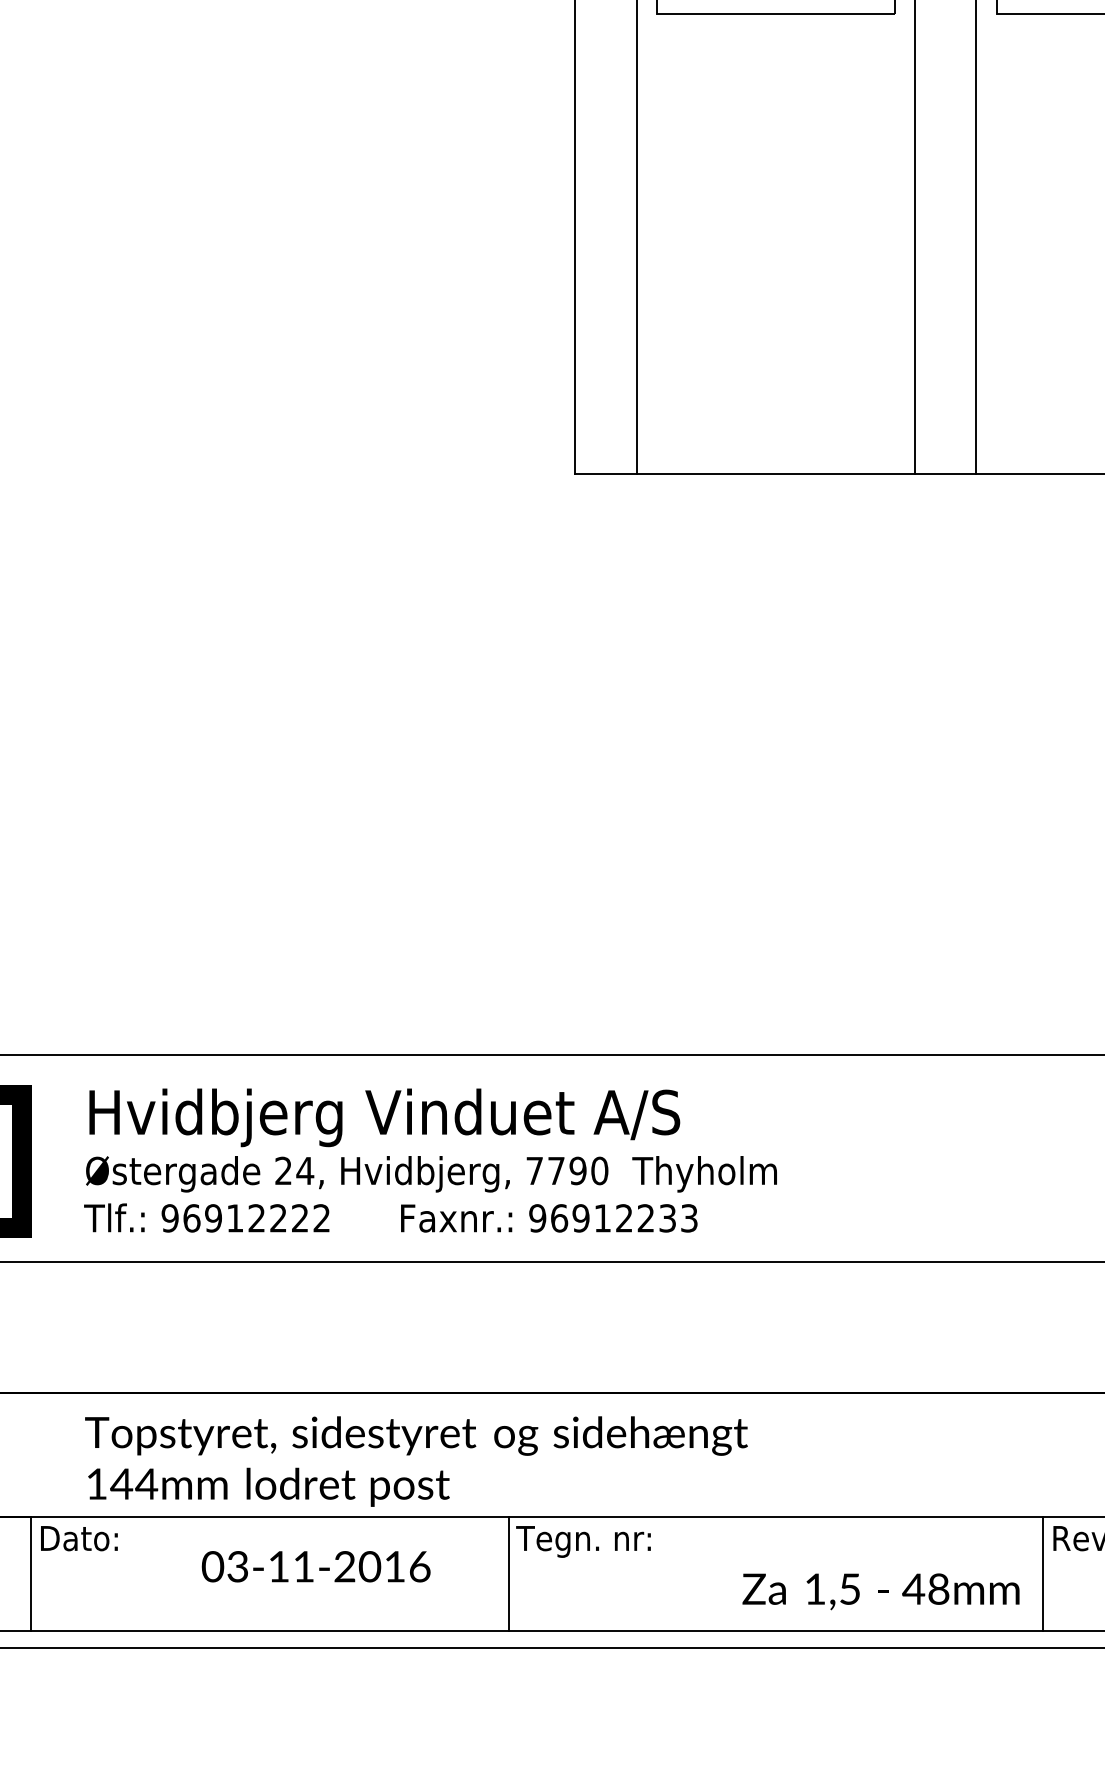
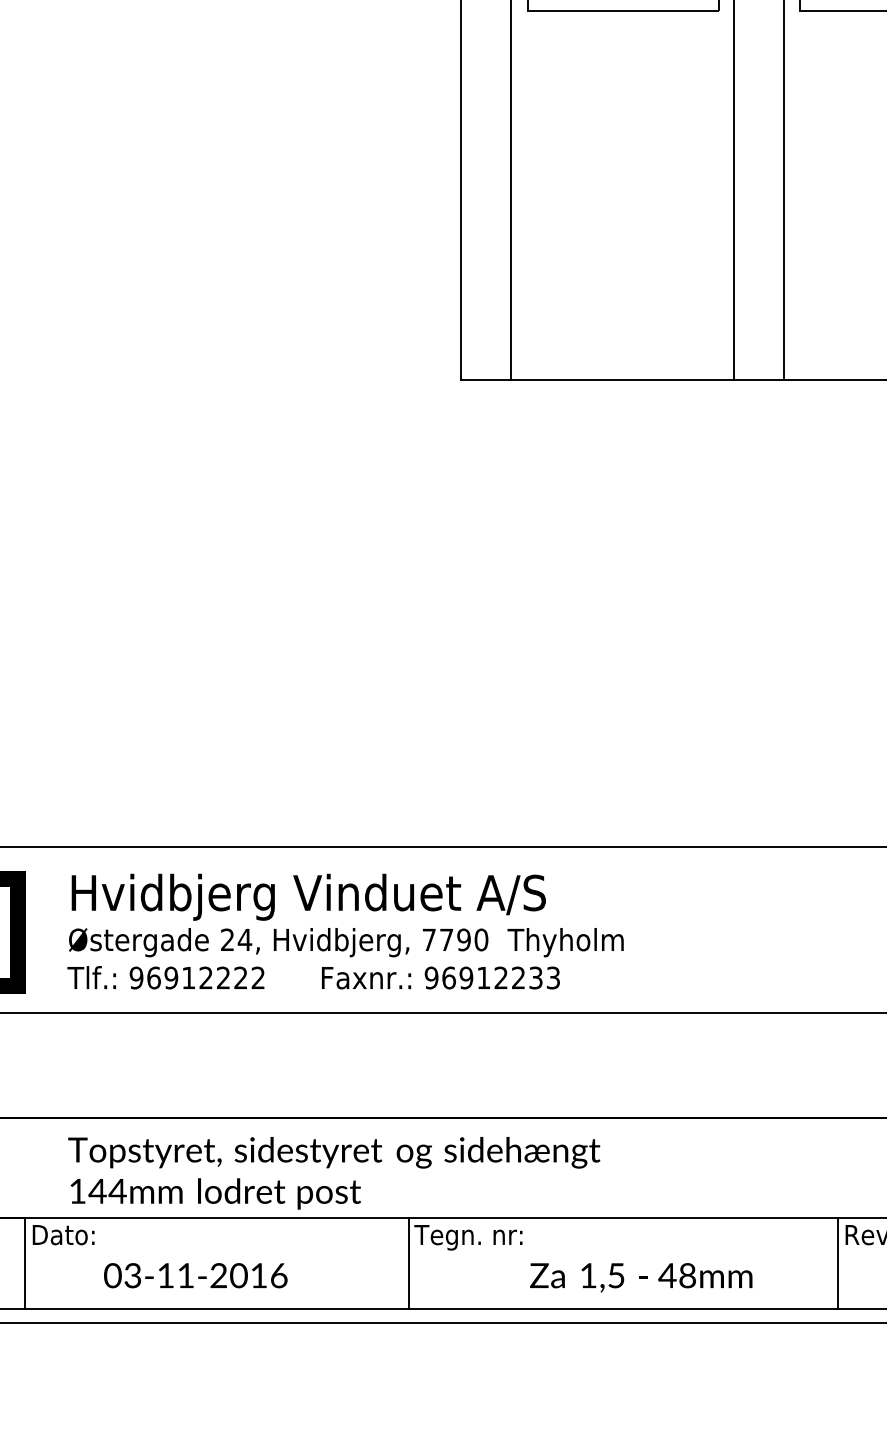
text: (315, 1566) -> (195, 1275), moved
text: (881, 1591) -> (641, 1277), moved

